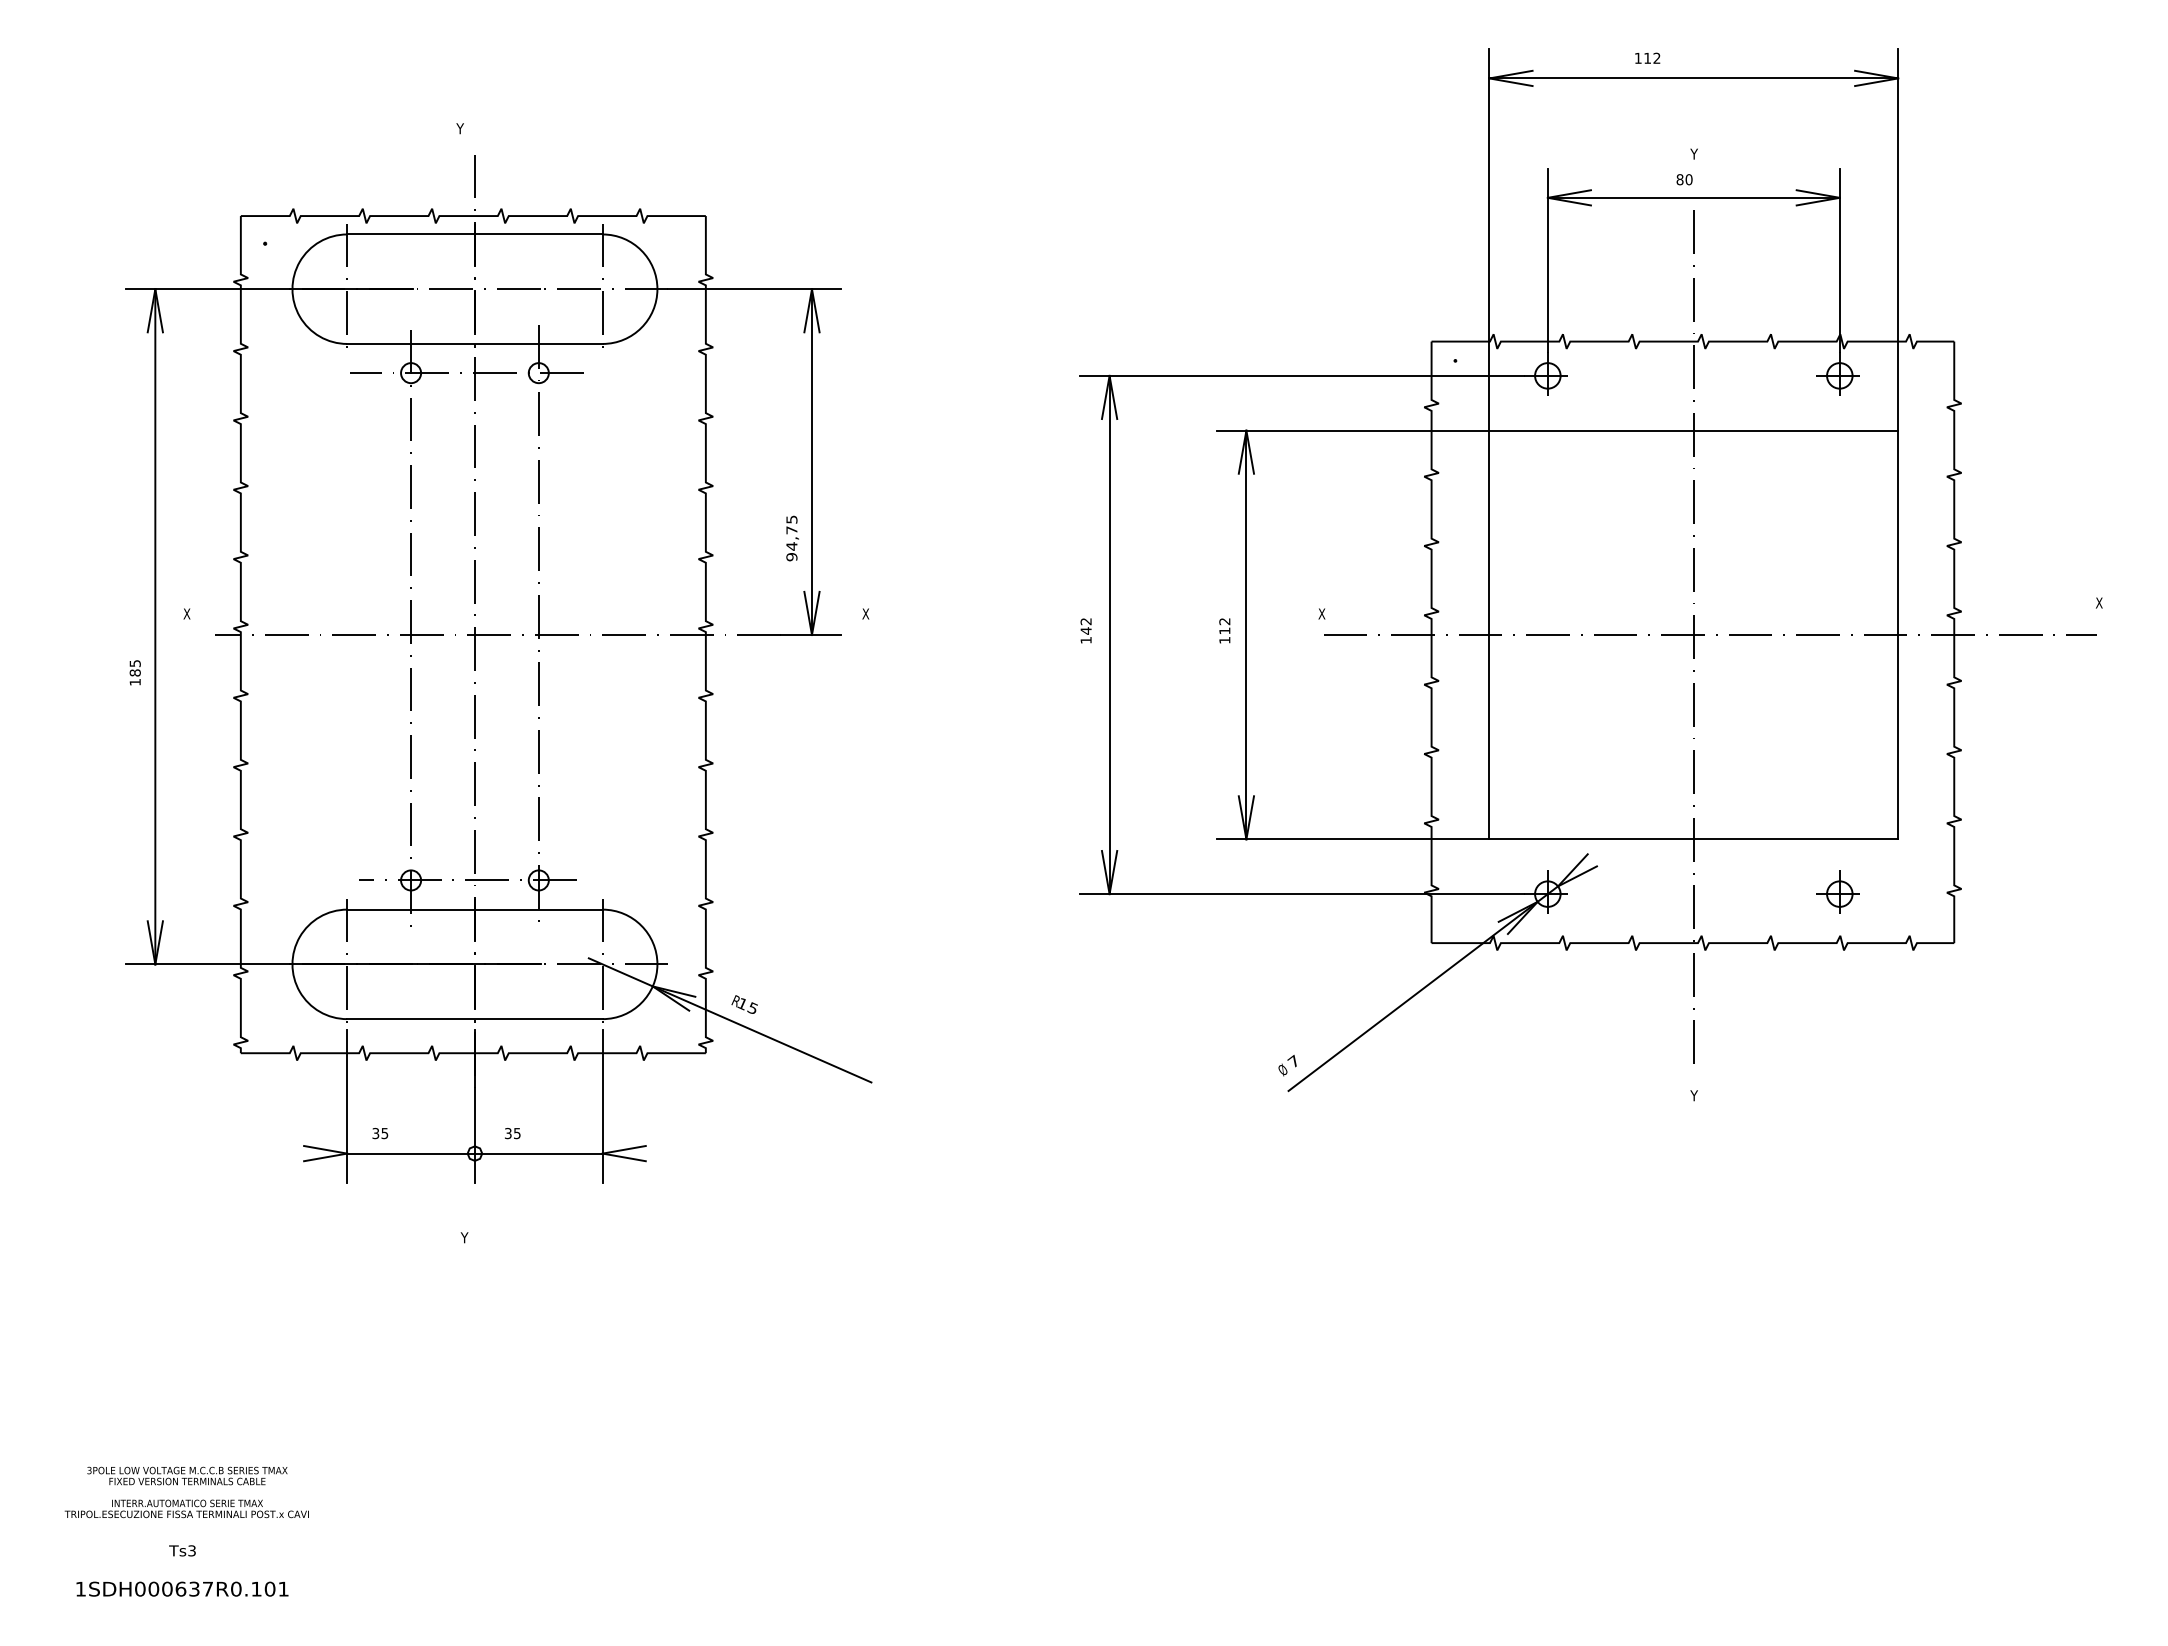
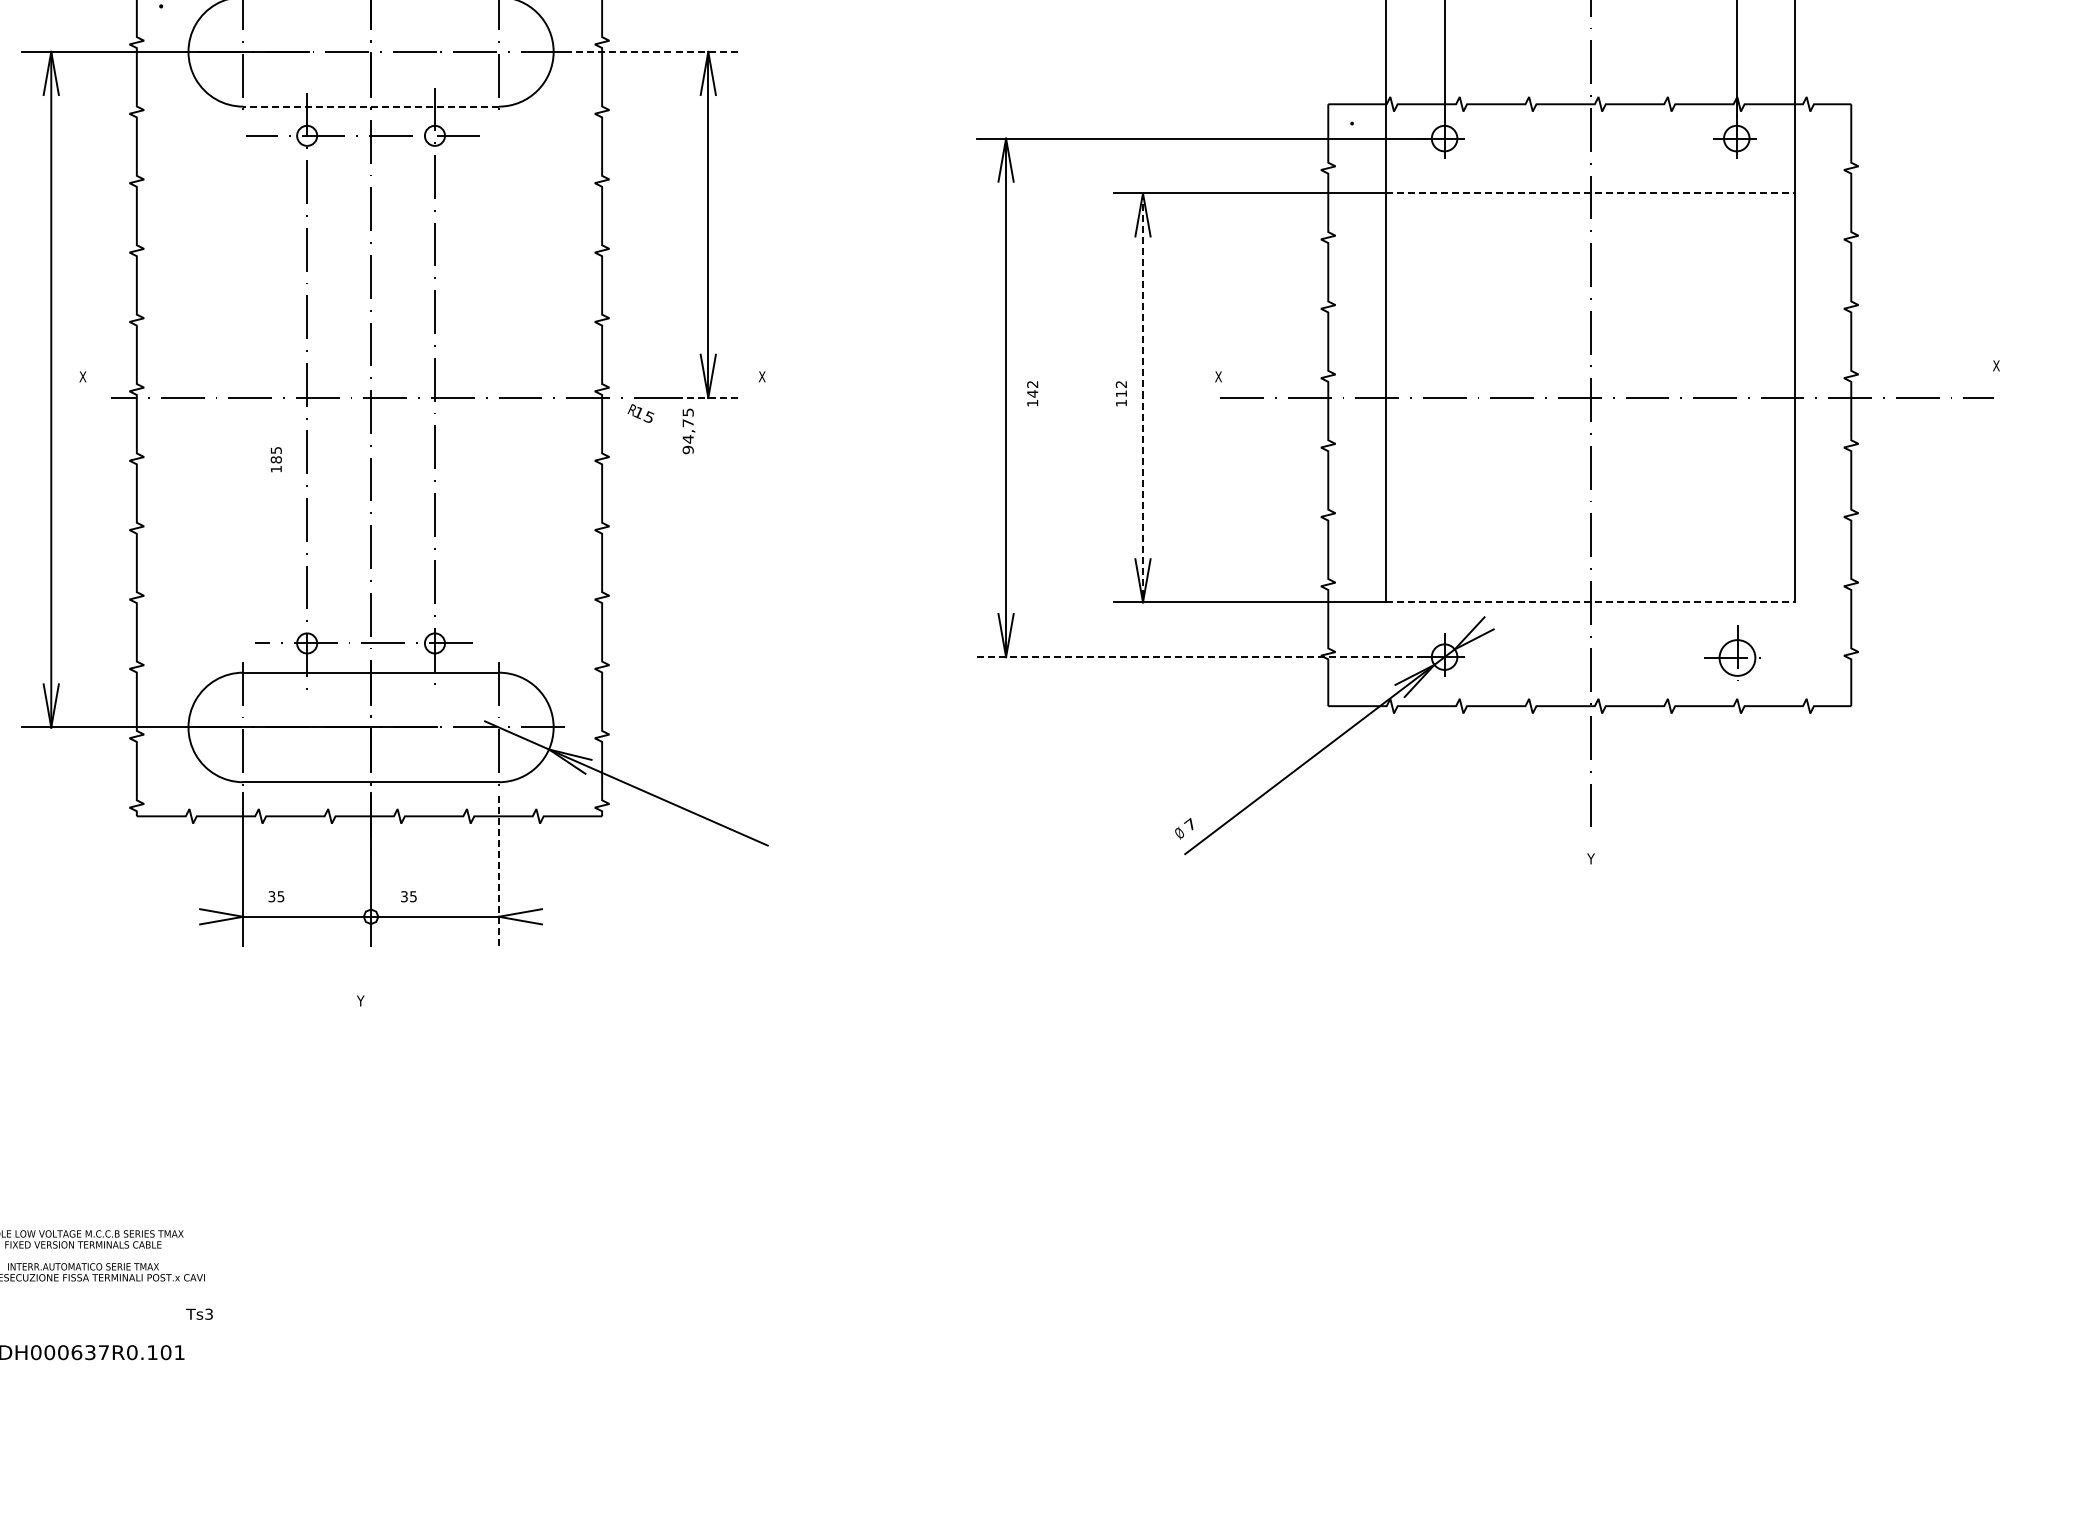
line: (754, 289) -> (650, 52), solid -> dashed
line: (474, 343) -> (370, 106), solid -> dashed
line: (1694, 430) -> (1591, 193), solid -> dashed
text: (792, 538) -> (688, 431), moved
text: (1085, 630) -> (1032, 393), moved
line: (811, 635) -> (707, 398), solid -> dashed
line: (1246, 635) -> (1143, 398), solid -> dashed
text: (134, 672) -> (275, 459), moved
line: (1694, 839) -> (1591, 602), solid -> dashed
part: (1837, 891) -> (1734, 654), size x1.4
line: (1302, 894) -> (1199, 657), solid -> dashed
text: (744, 1004) -> (640, 413), moved
line: (602, 1105) -> (498, 868), solid -> dashed
text: (182, 1550) -> (199, 1313), moved

